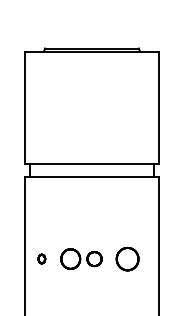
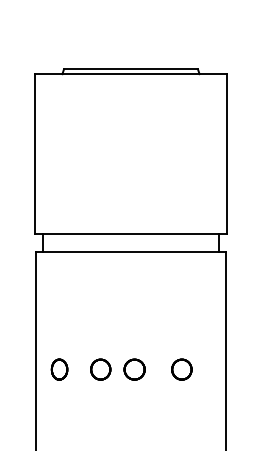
part: (41, 258) -> (59, 369), size x1.67
part: (70, 258) -> (100, 369), size x0.71
part: (127, 258) -> (181, 369), size x0.62

